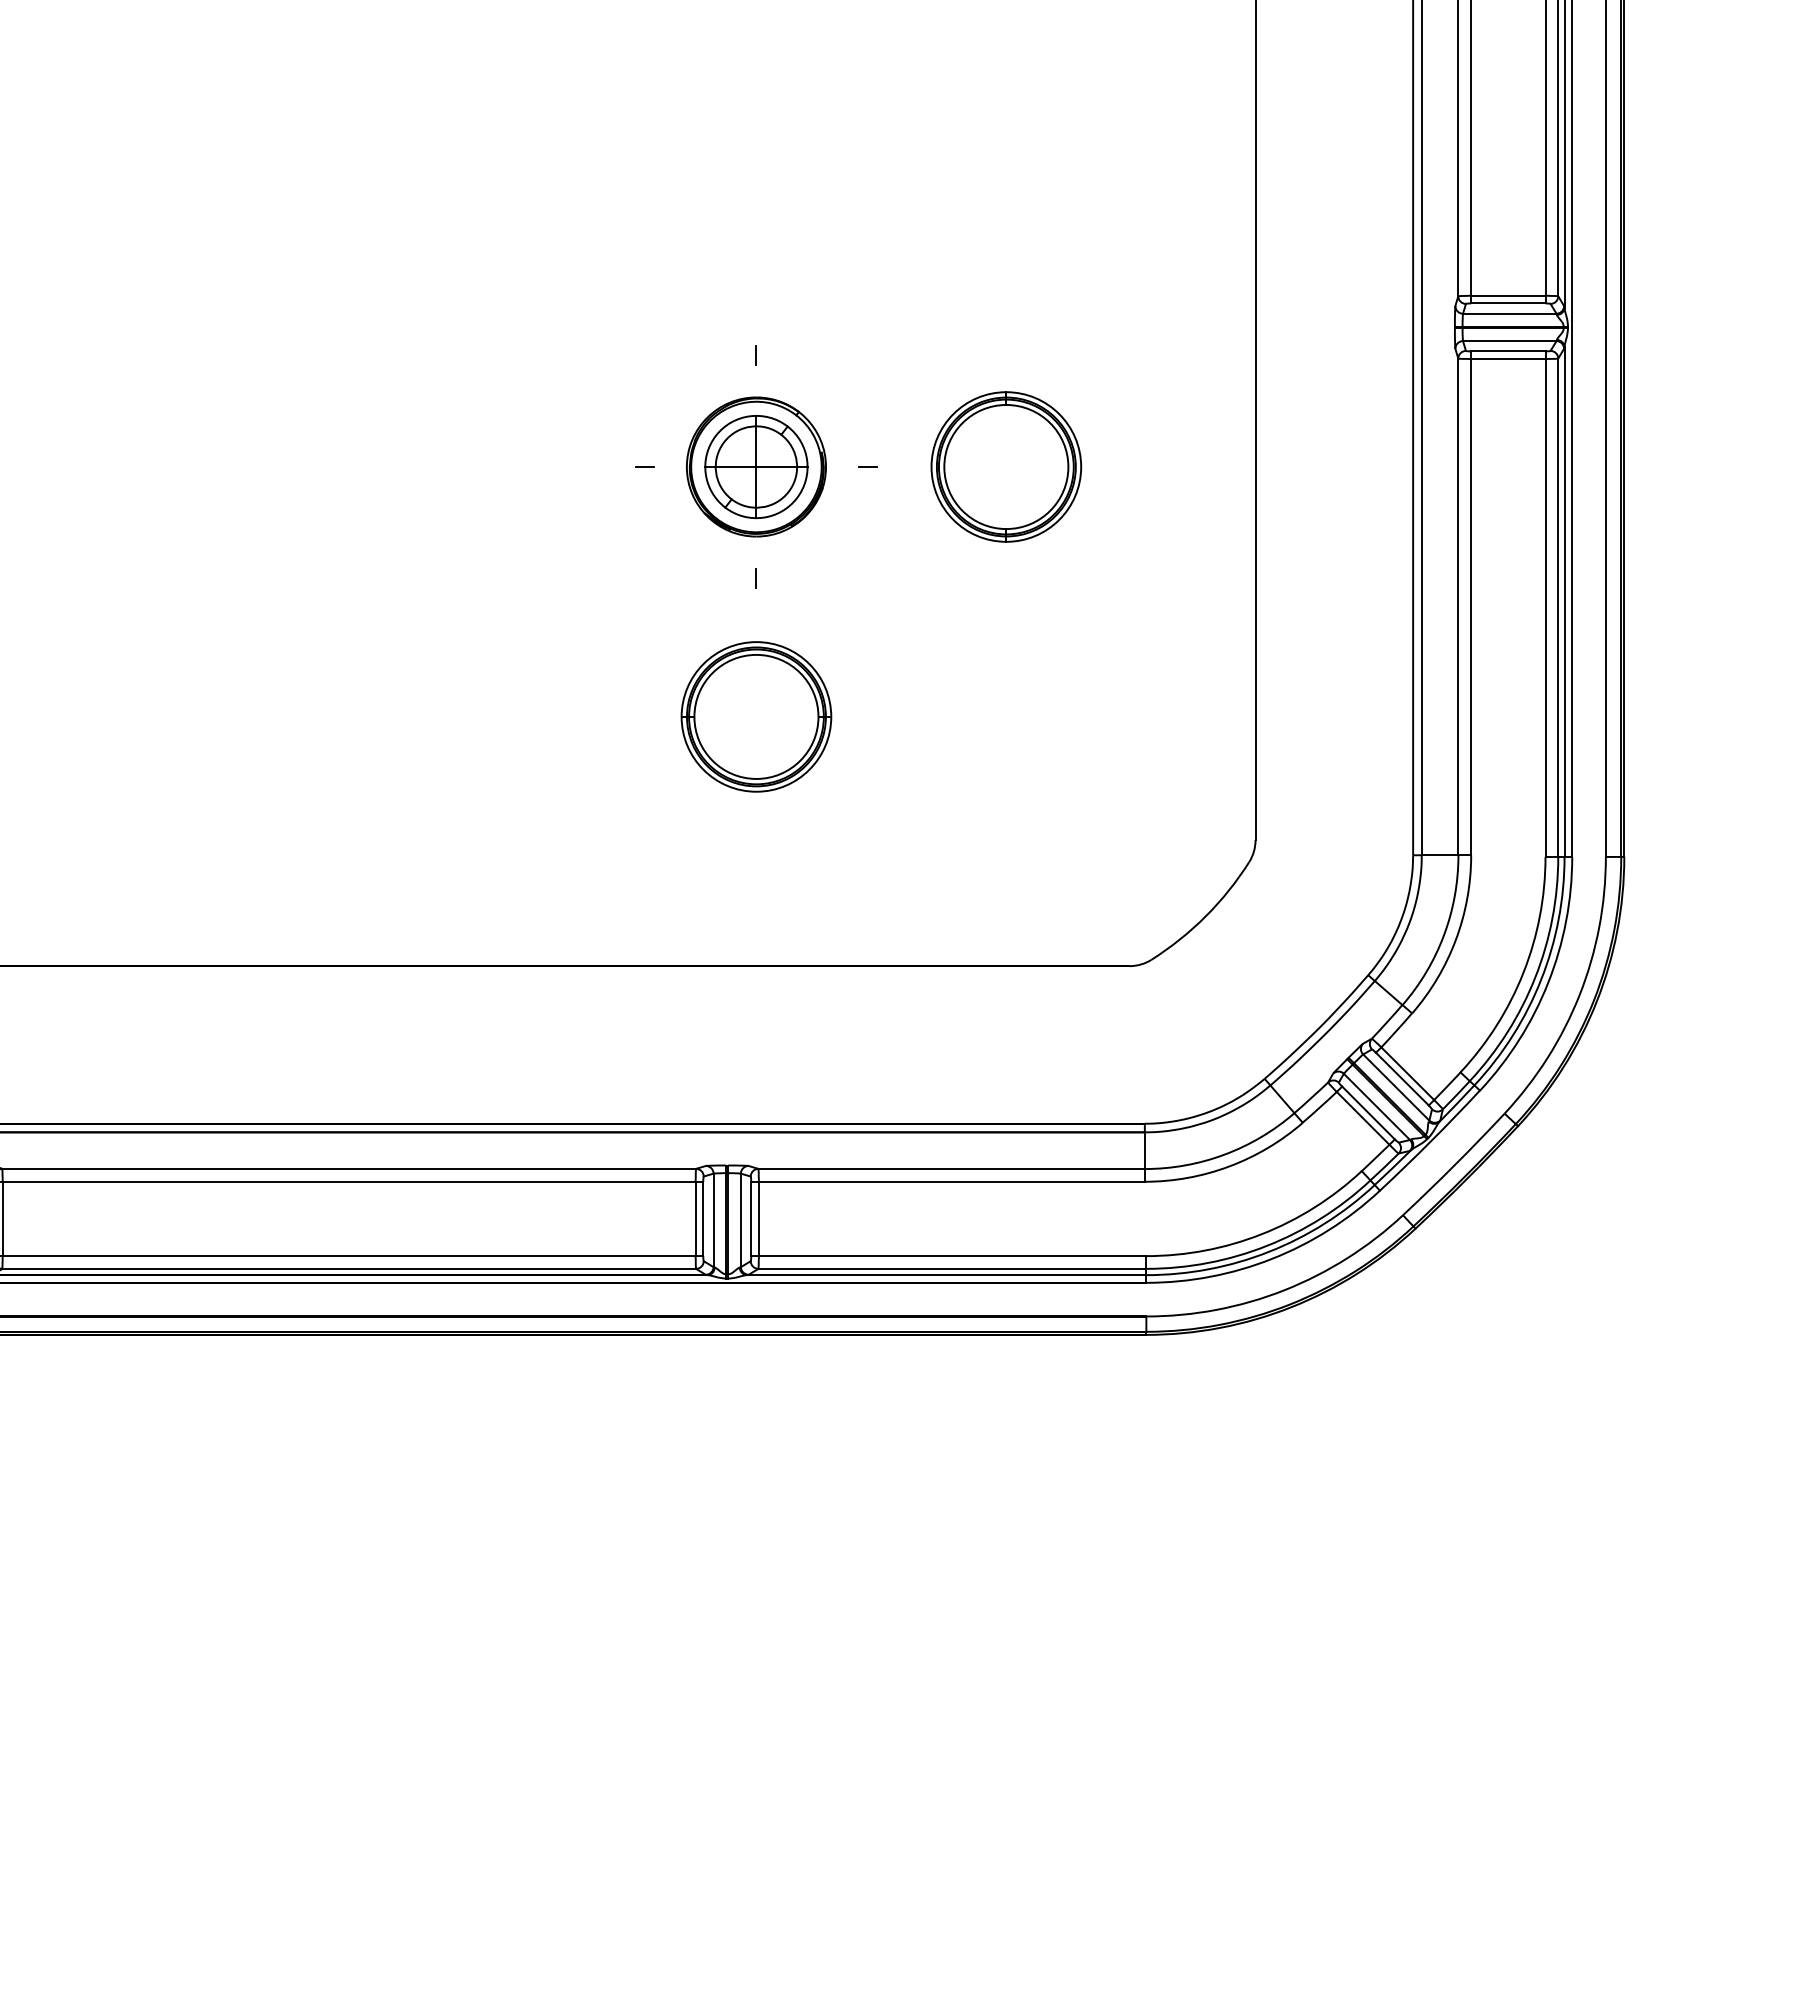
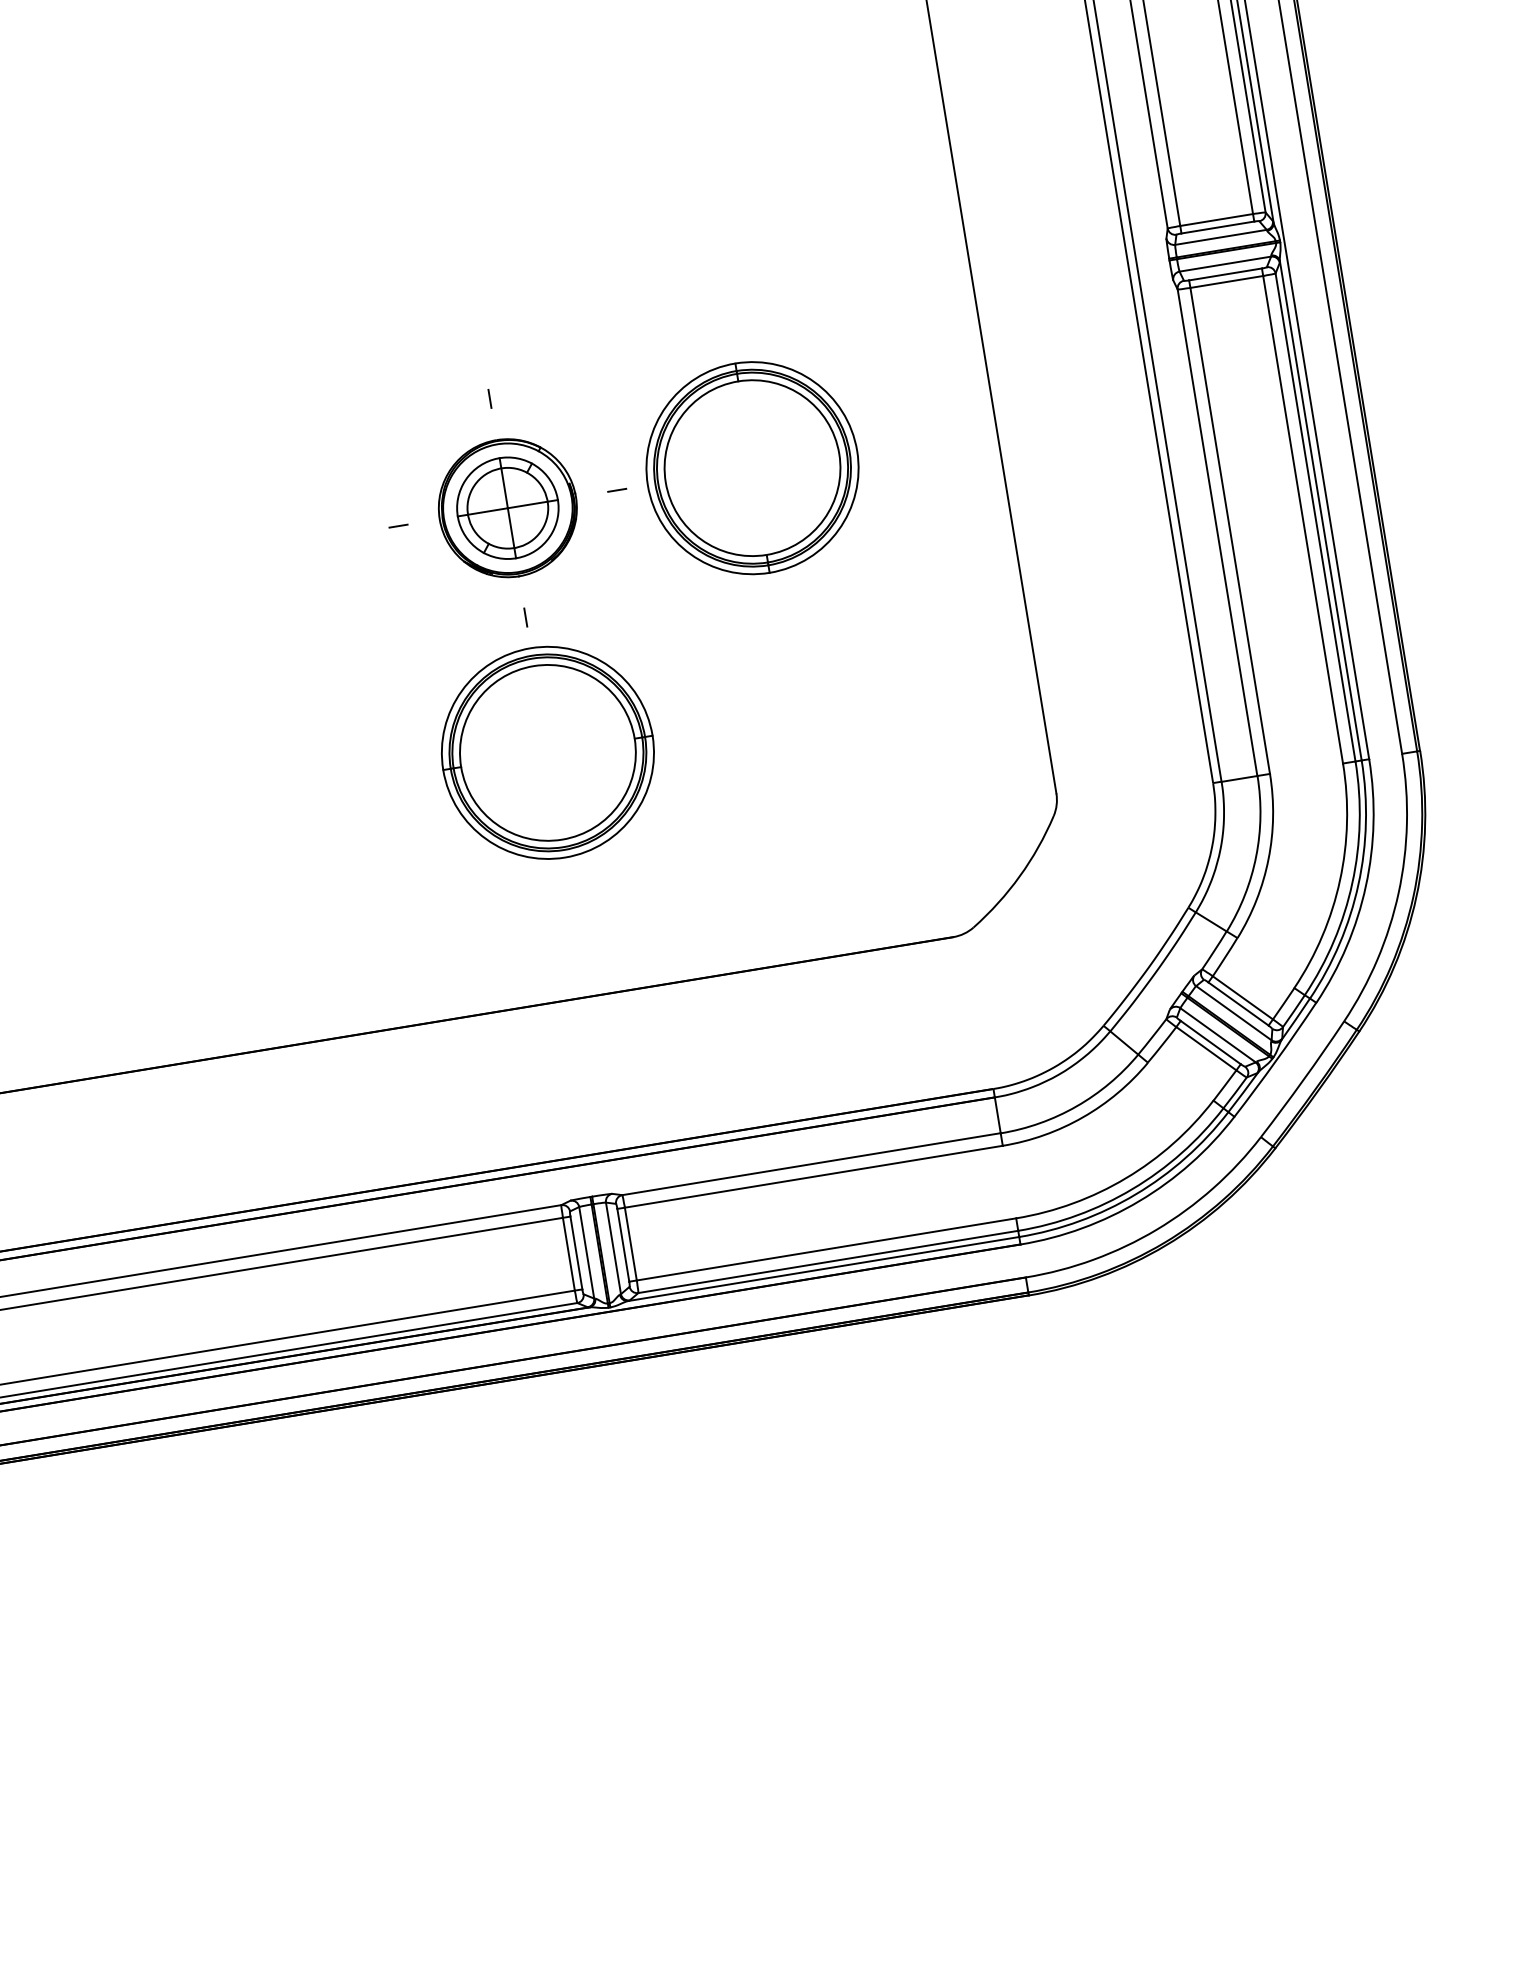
part: (1006, 466) -> (752, 467), size x1.43
part: (756, 716) -> (547, 752), size x1.43

